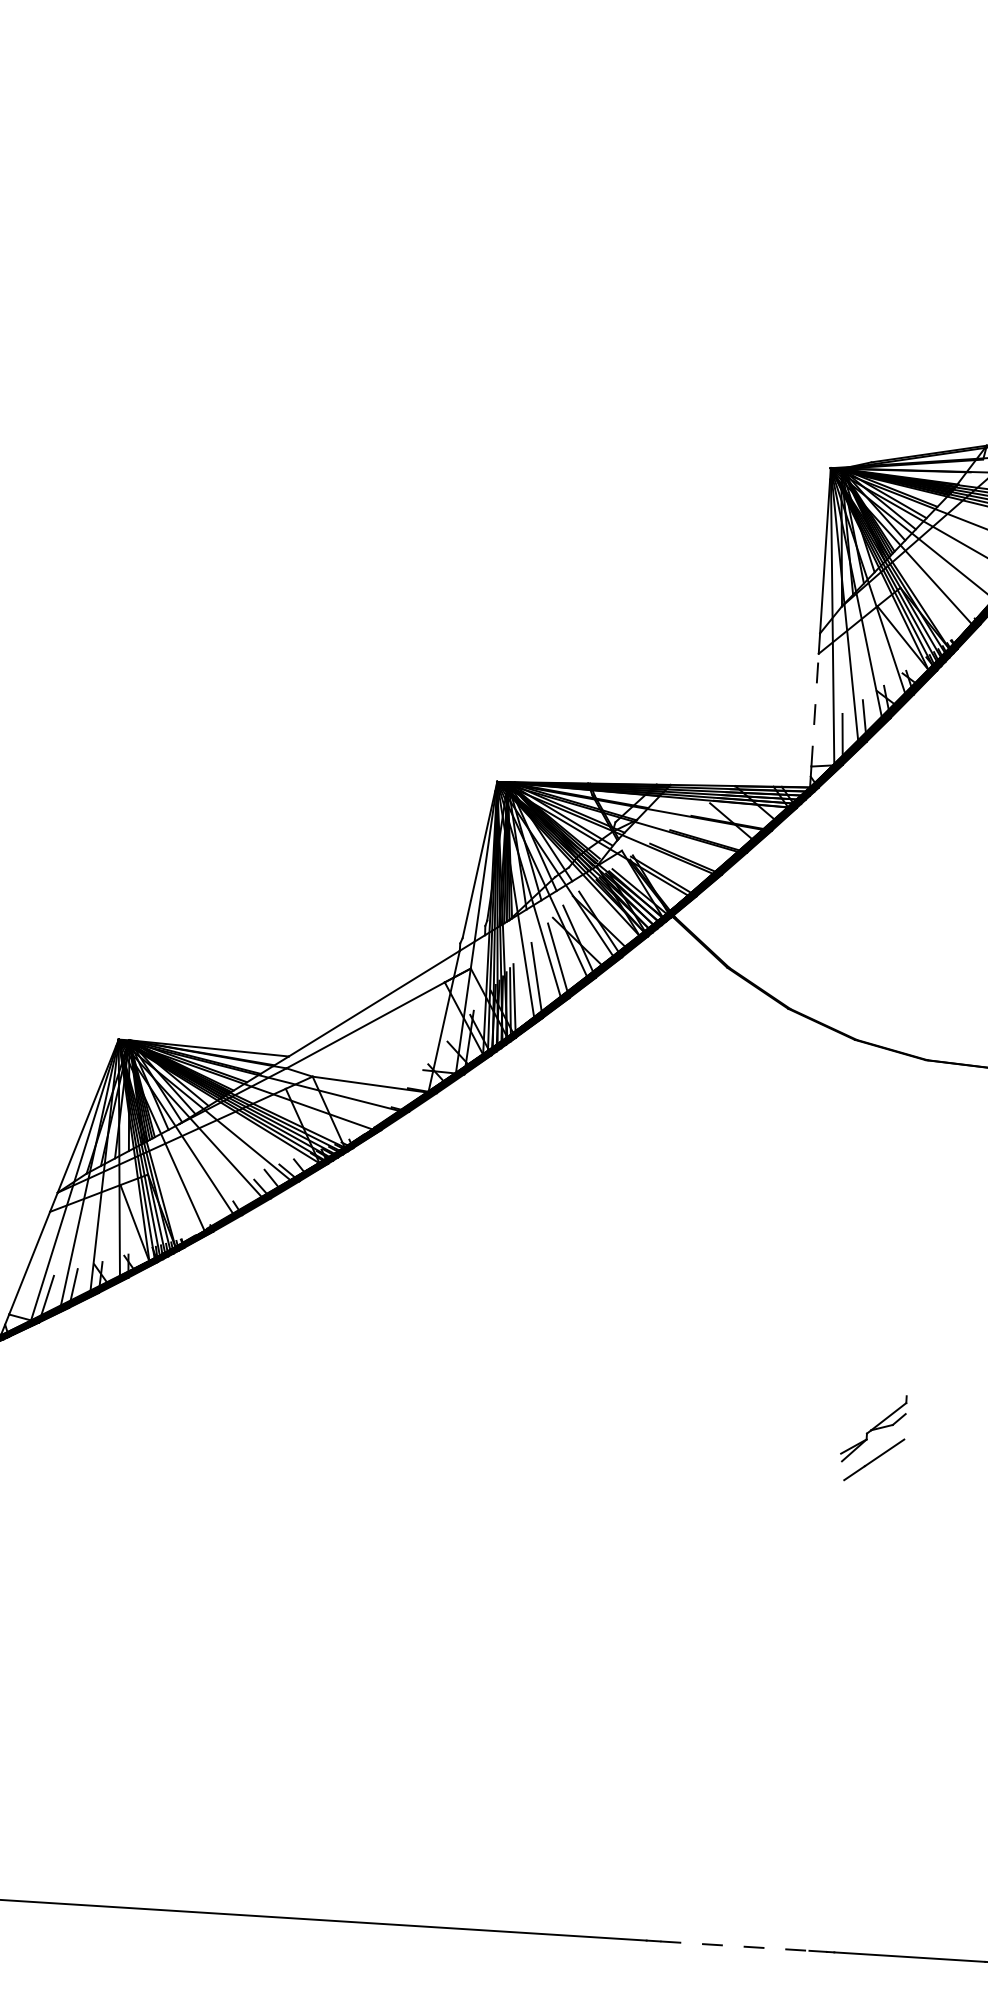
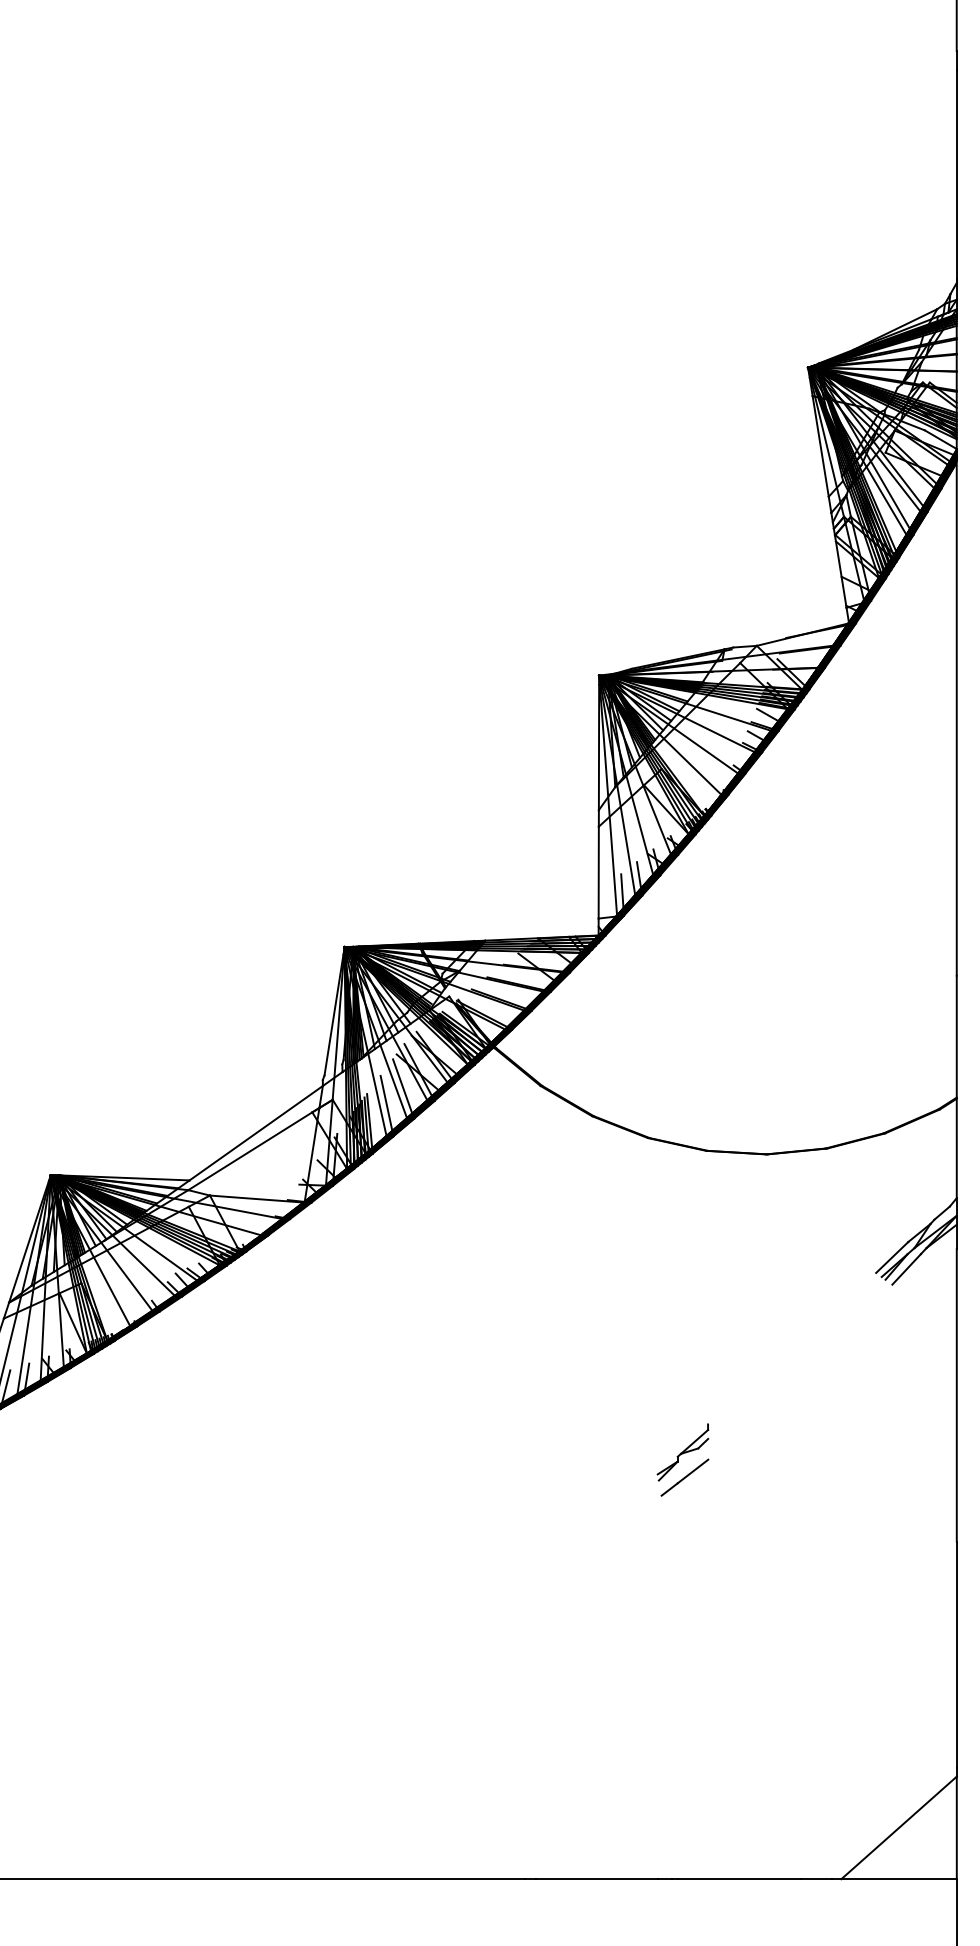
line: (814, 709) -> (598, 872), dashed -> solid
line: (734, 1946) -> (596, 1879), dashed -> solid

